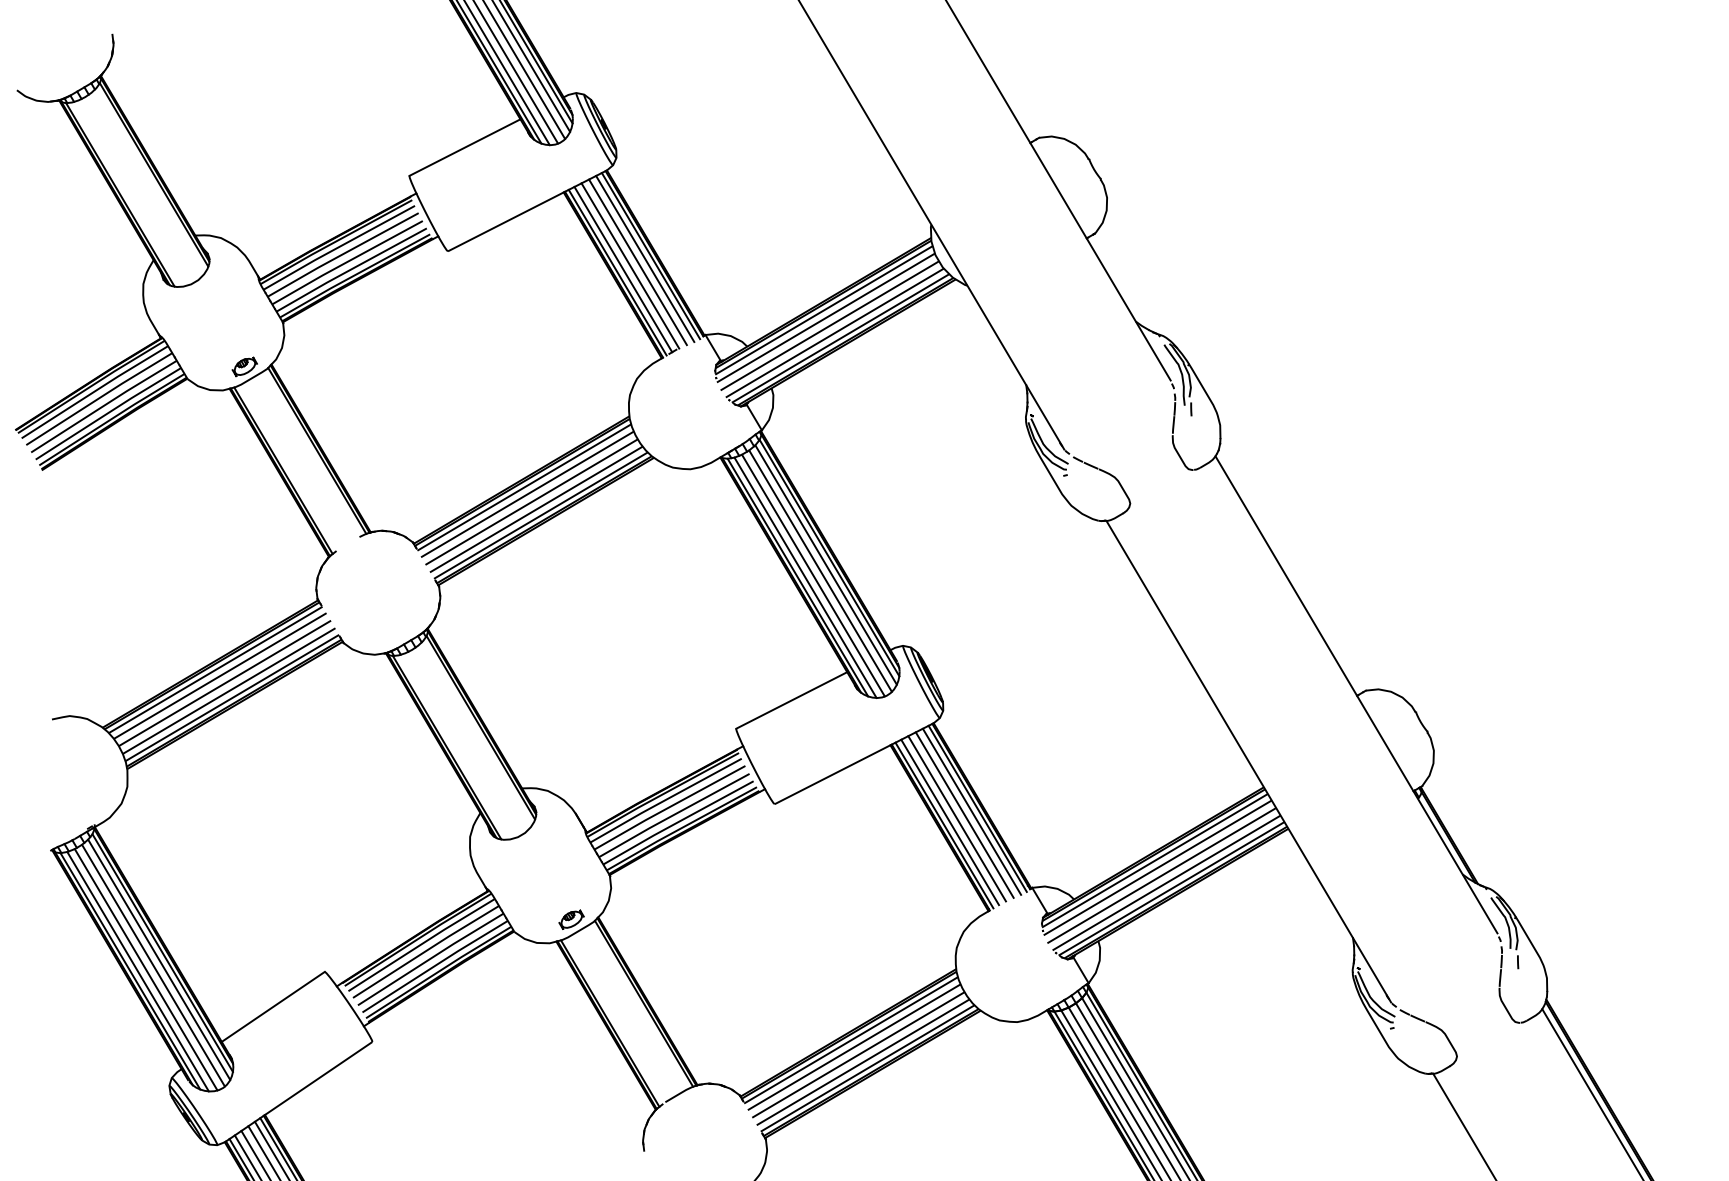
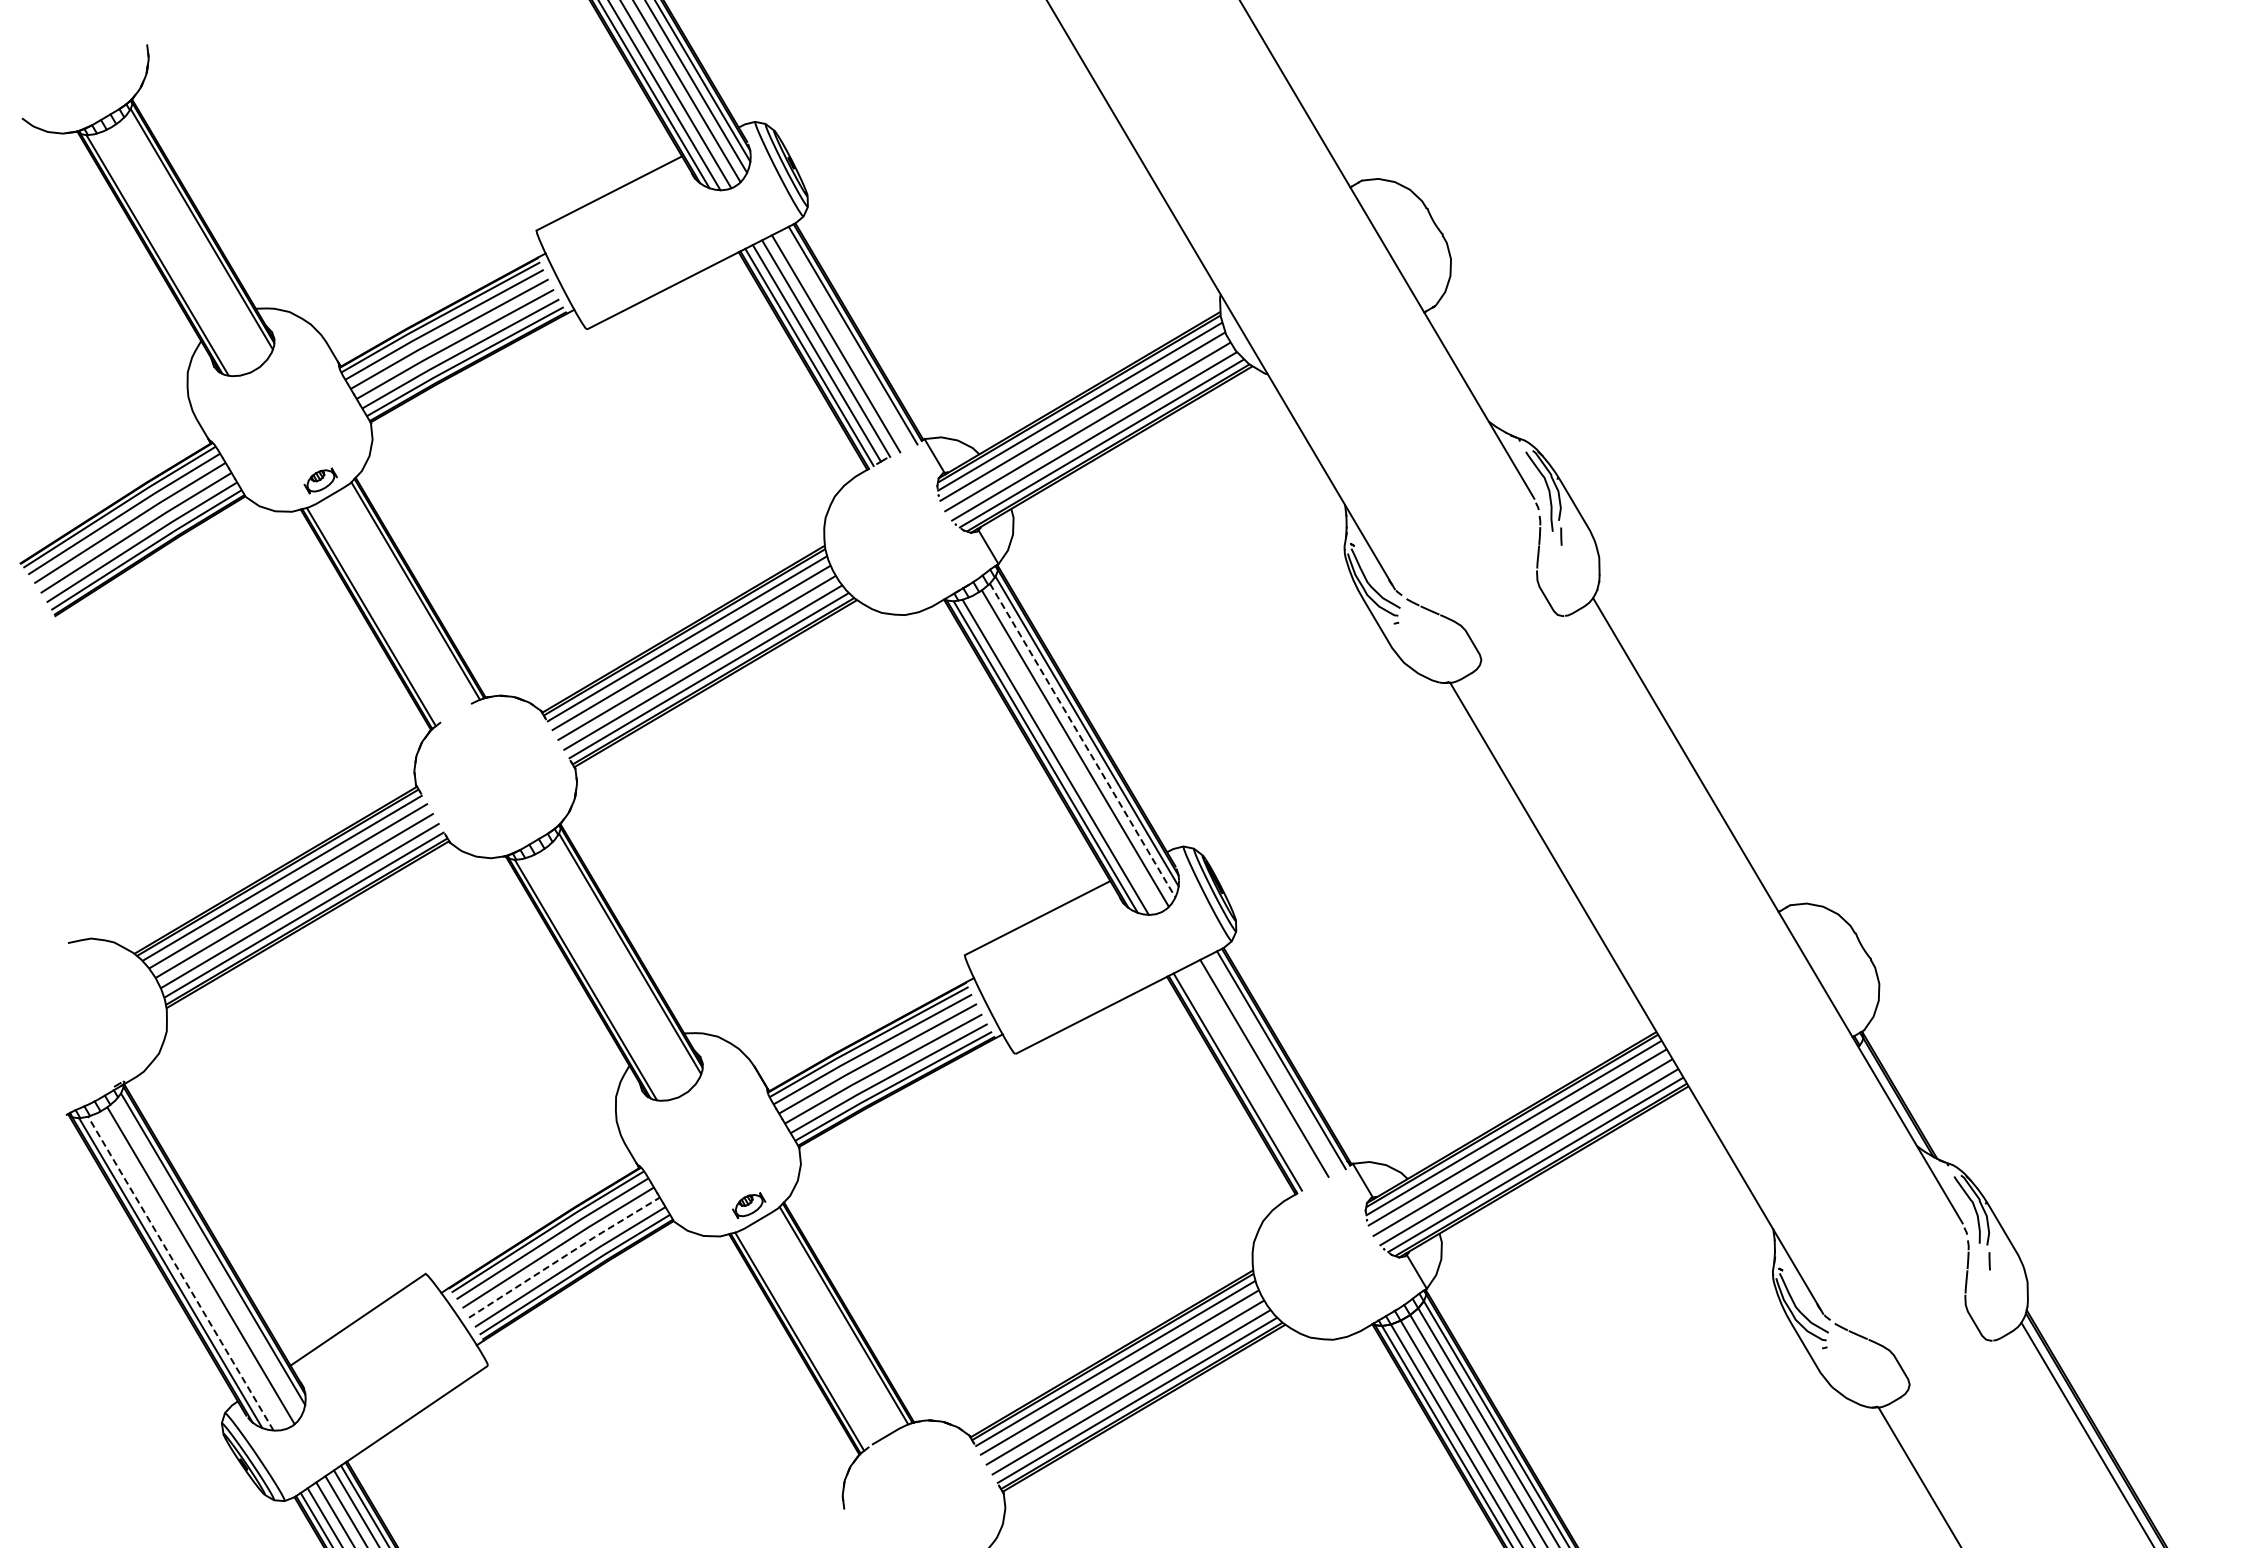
line: (645, 259) -> (845, 339), removed
line: (825, 565) -> (1082, 741), solid -> dashed
line: (813, 575) -> (1065, 754), removed
line: (971, 811) -> (1273, 1063), removed
line: (957, 818) -> (1254, 1072), removed
line: (950, 822) -> (1245, 1077), removed
line: (430, 958) -> (564, 1256), solid -> dashed
line: (159, 959) -> (208, 1257), removed
line: (145, 969) -> (190, 1270), removed
line: (137, 971) -> (180, 1273), solid -> dashed

